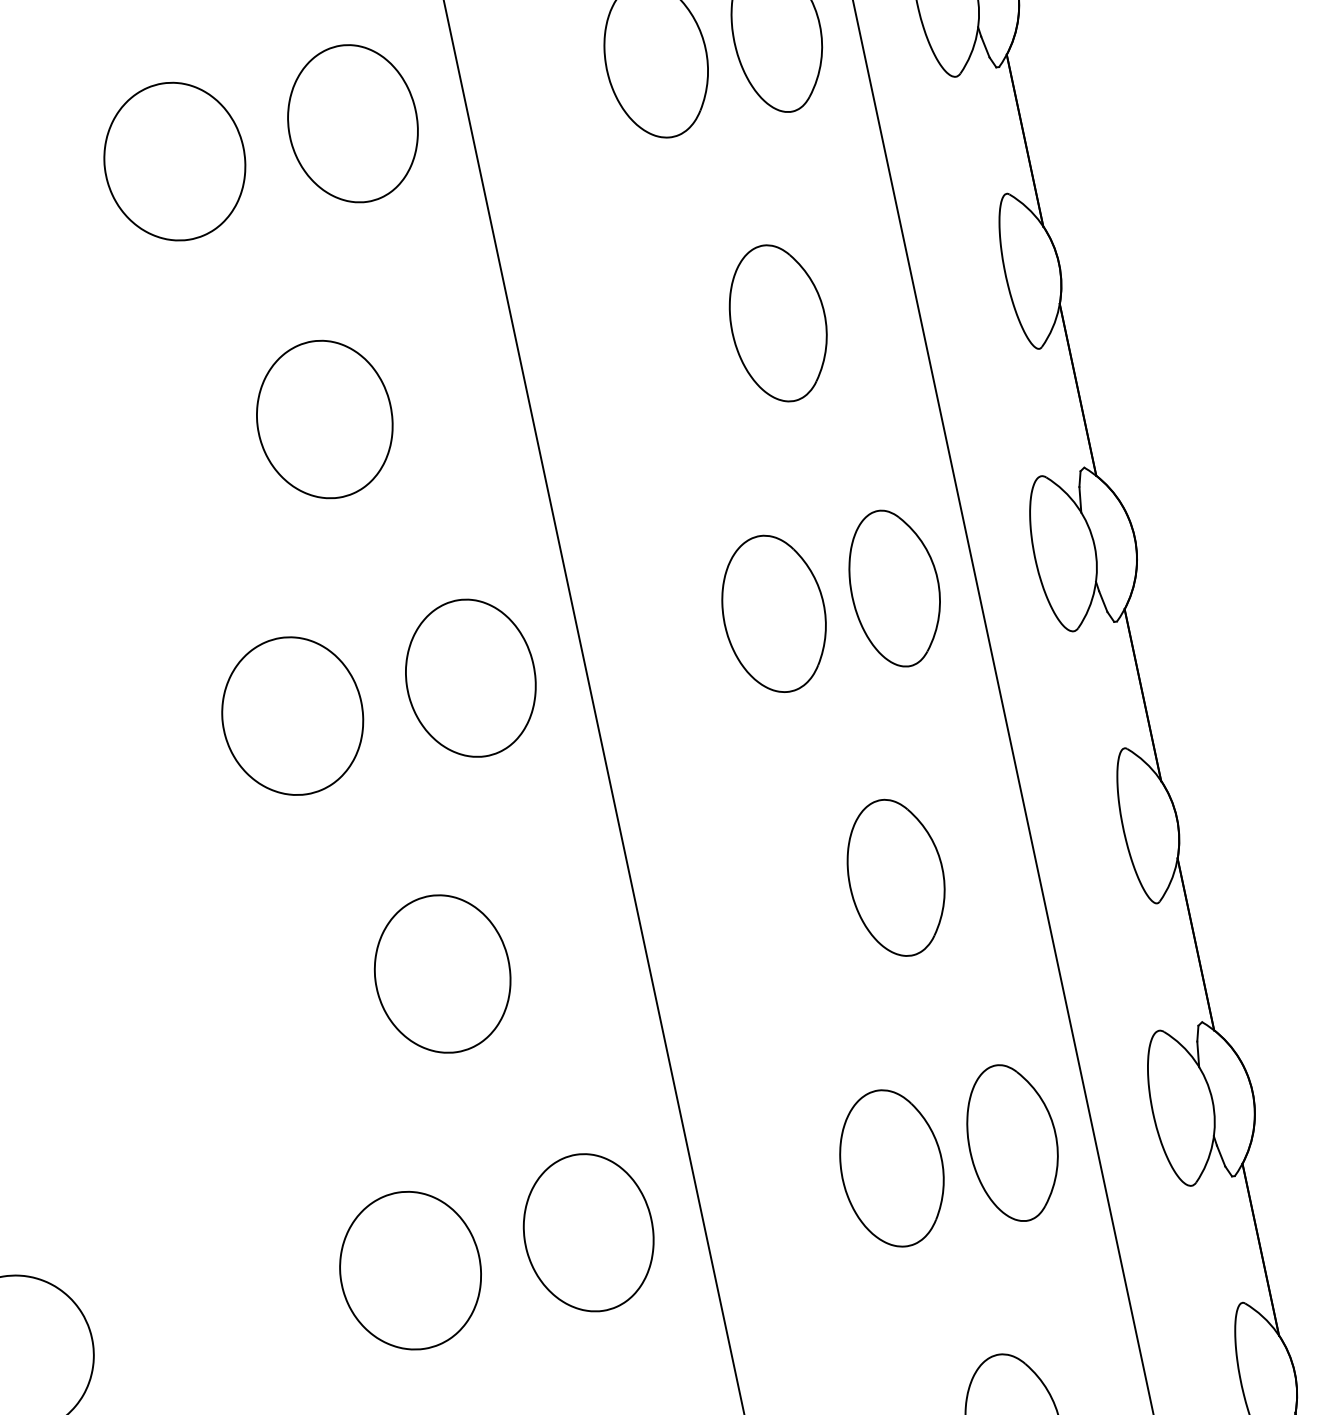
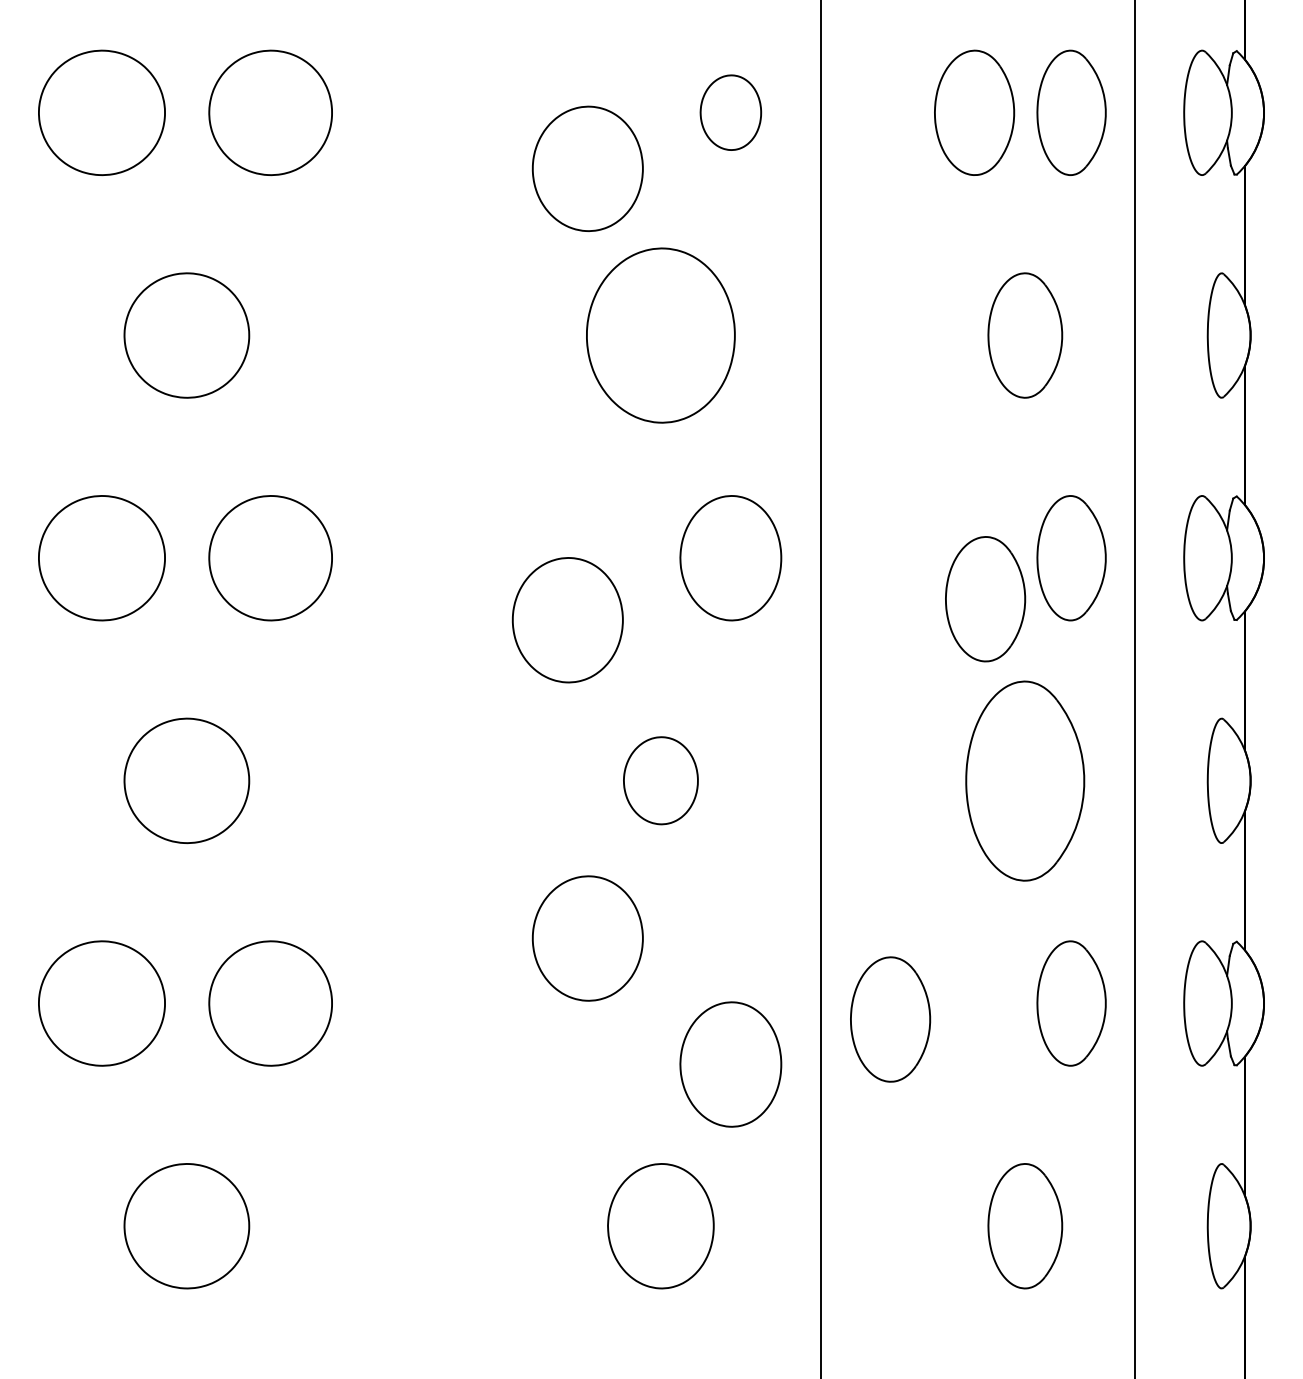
part: (352, 123) -> (730, 112), size x0.6
part: (174, 161) -> (587, 168), moved
part: (324, 419) -> (660, 335), size x1.4
part: (774, 614) -> (985, 599), moved
part: (292, 716) -> (567, 620), moved
part: (896, 877) -> (1025, 780), size x1.6
part: (441, 973) -> (660, 780), size x0.7
part: (891, 1168) -> (890, 1019), moved
part: (588, 1233) -> (730, 1064), moved
part: (410, 1270) -> (587, 938), moved

